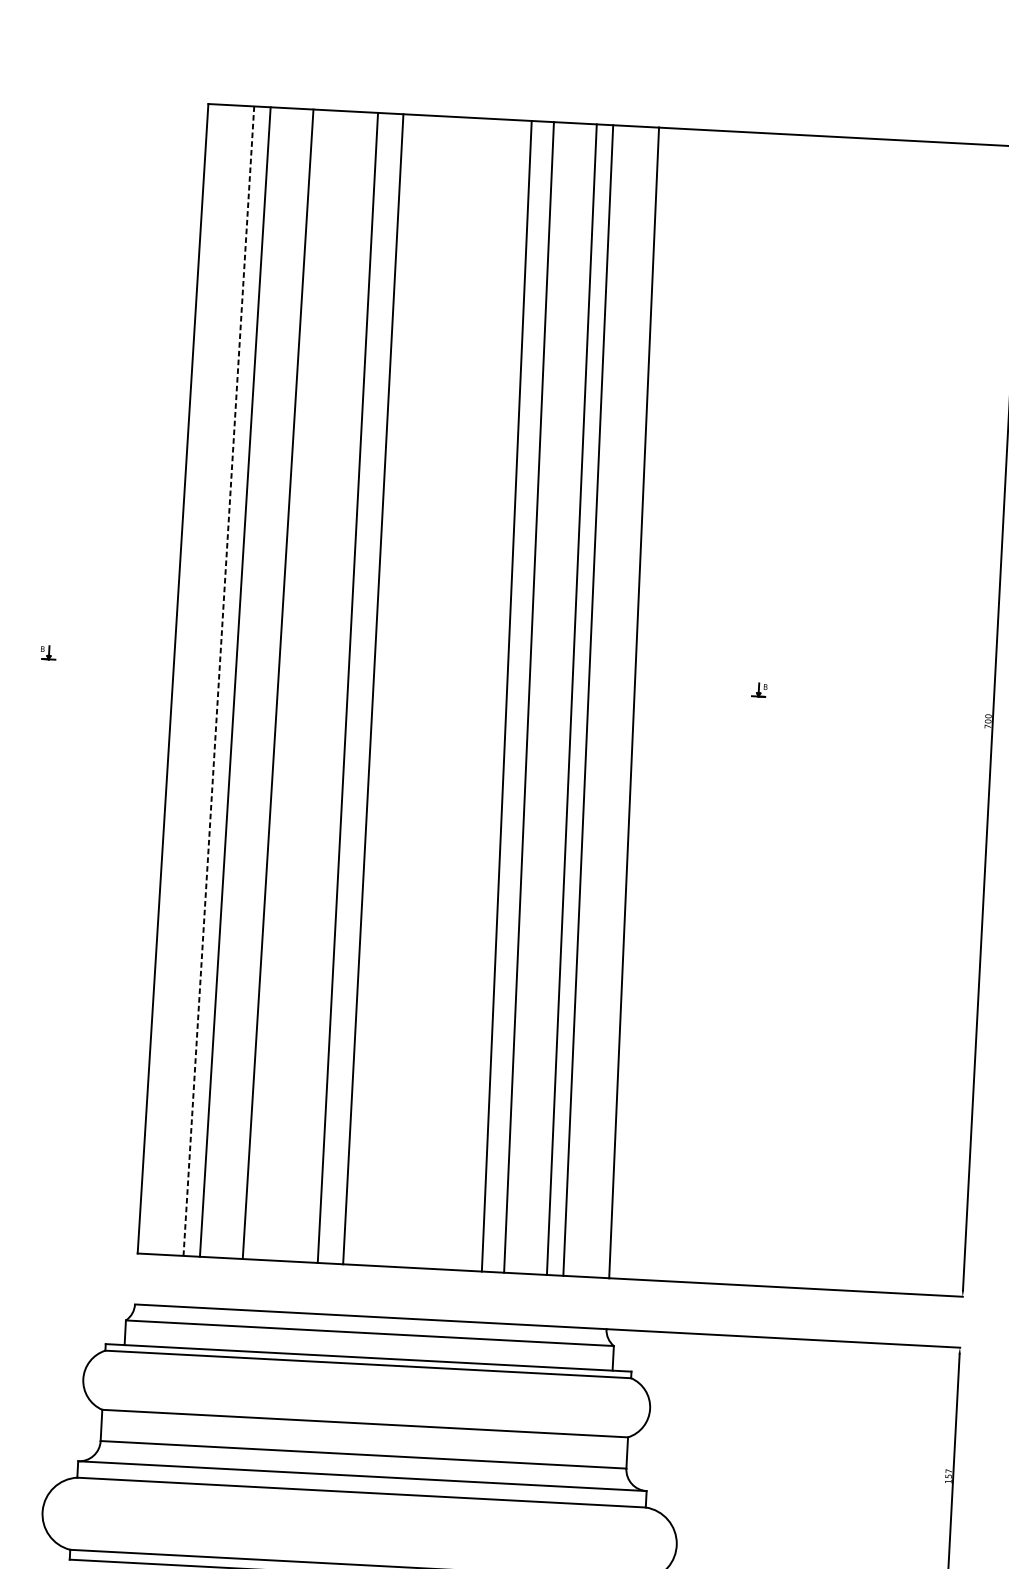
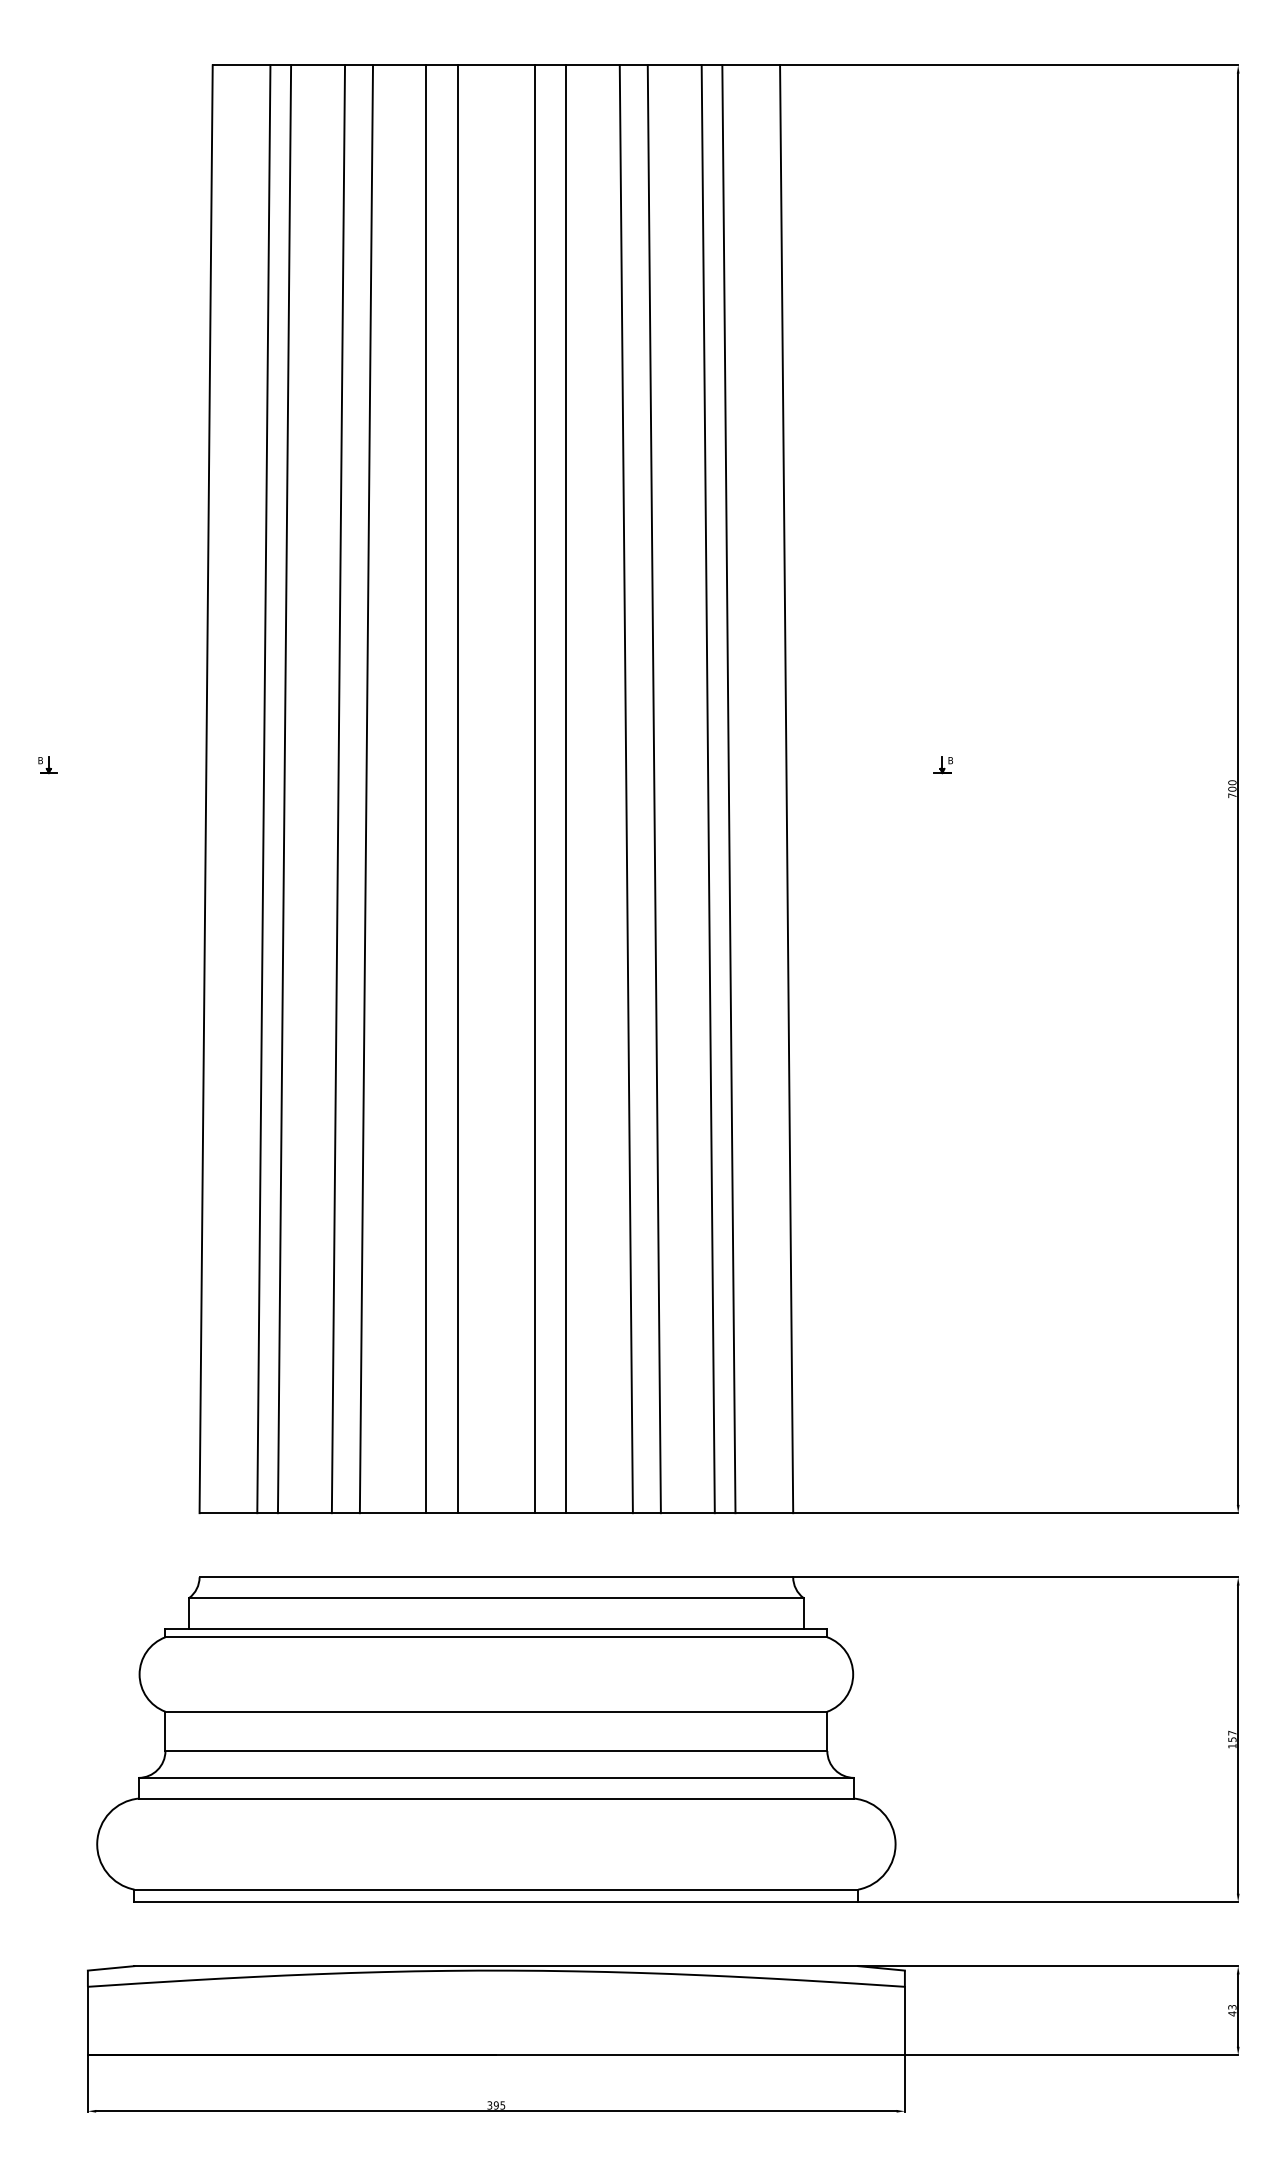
line: (218, 681) -> (263, 789), dashed -> solid
line: (300, 685) -> (366, 789), added
line: (433, 692) -> (534, 789), added
line: (459, 693) -> (566, 789), added

